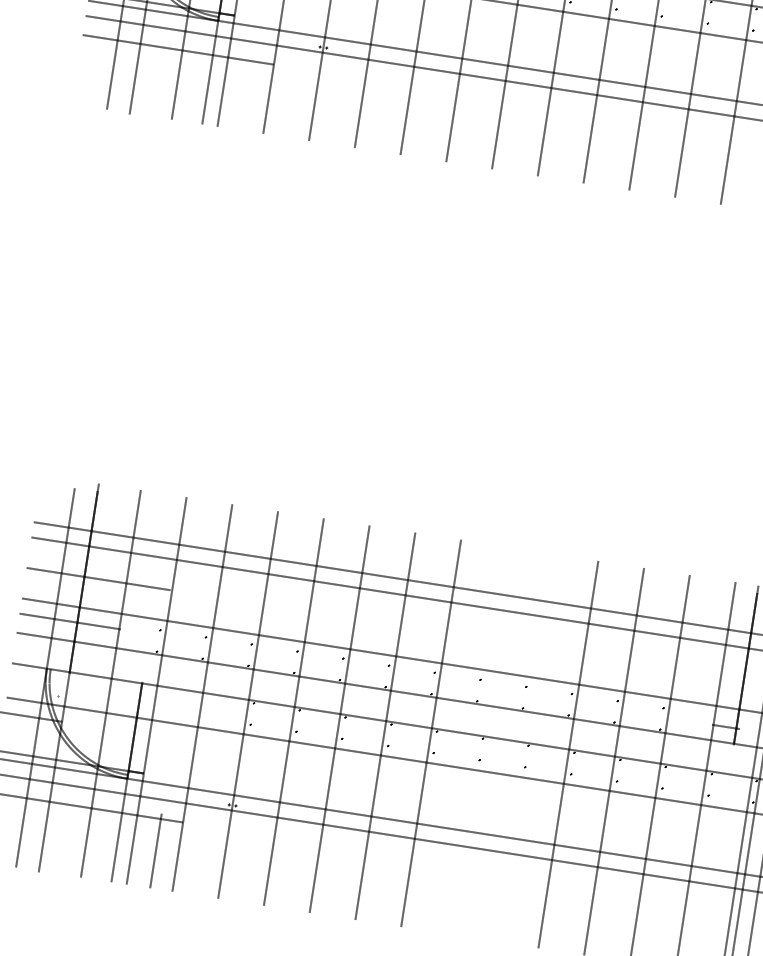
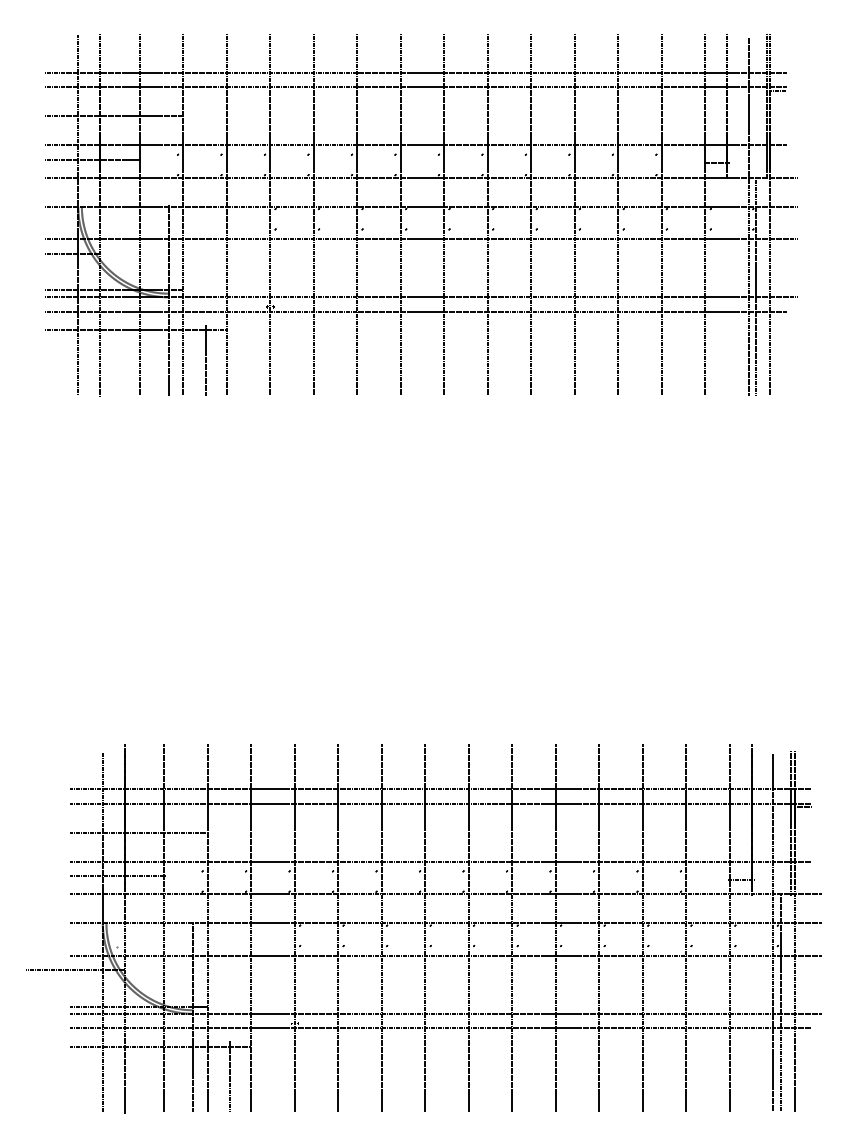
line: (246, 92) -> (205, 359), added
line: (476, 740) -> (512, 928), added
line: (522, 747) -> (555, 928), added

